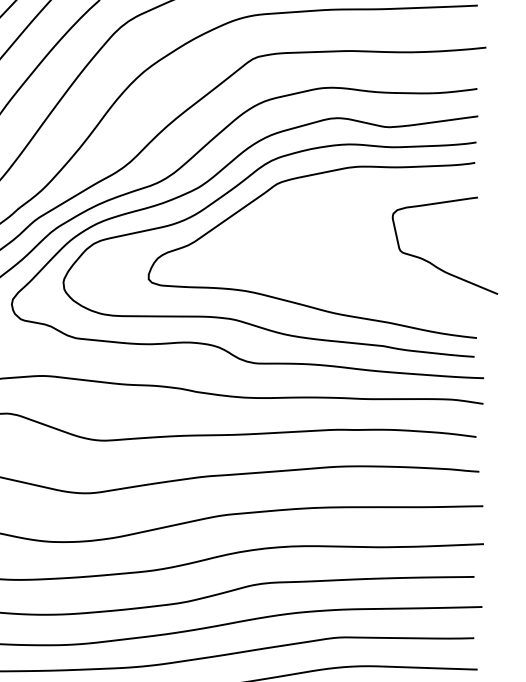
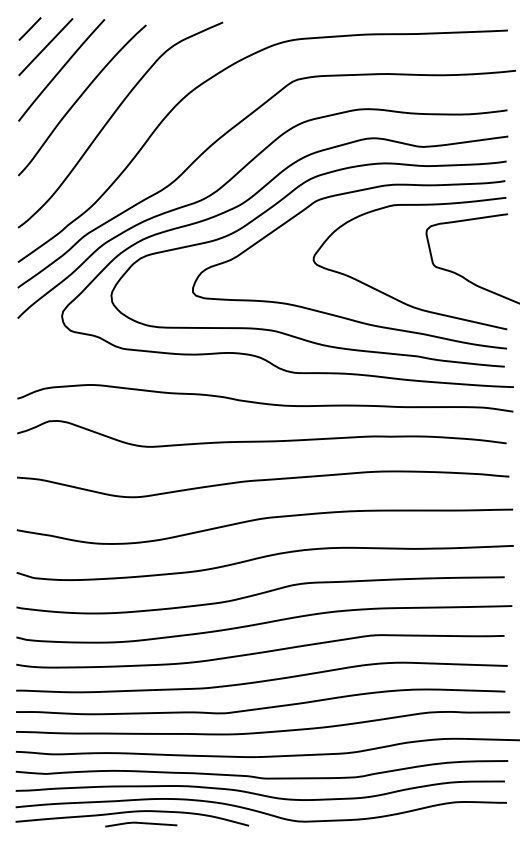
curve: (357, 283) -> (392, 296), added

